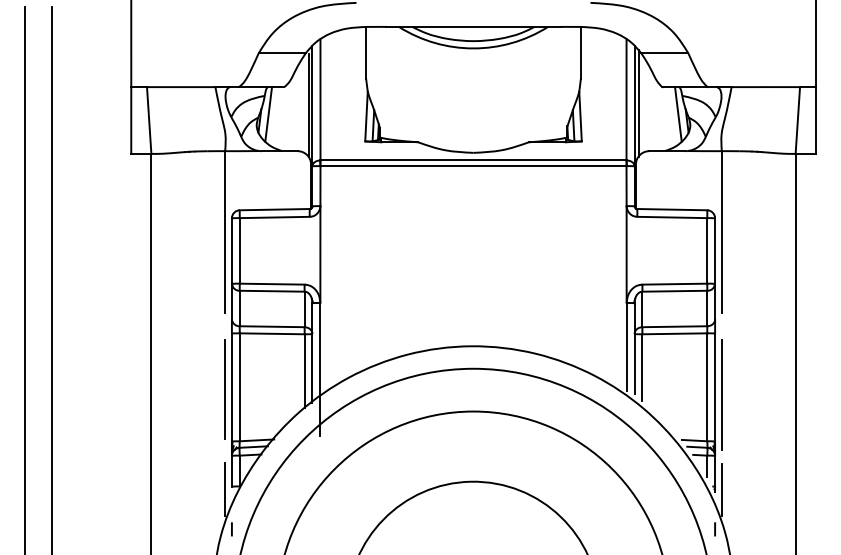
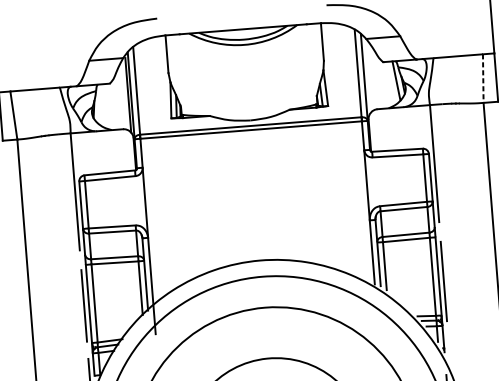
line: (638, 103) -> (366, 75), removed
line: (268, 114) -> (99, 104), removed
line: (797, 121) -> (483, 79), solid -> dashed
line: (721, 489) -> (449, 349), removed

